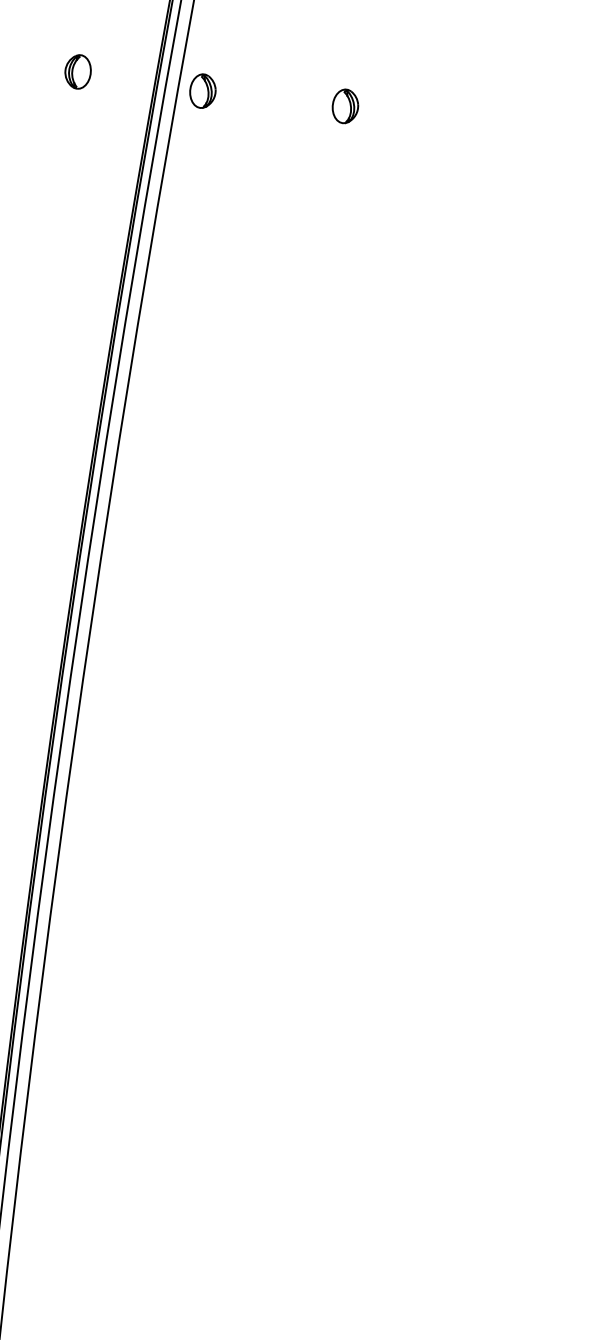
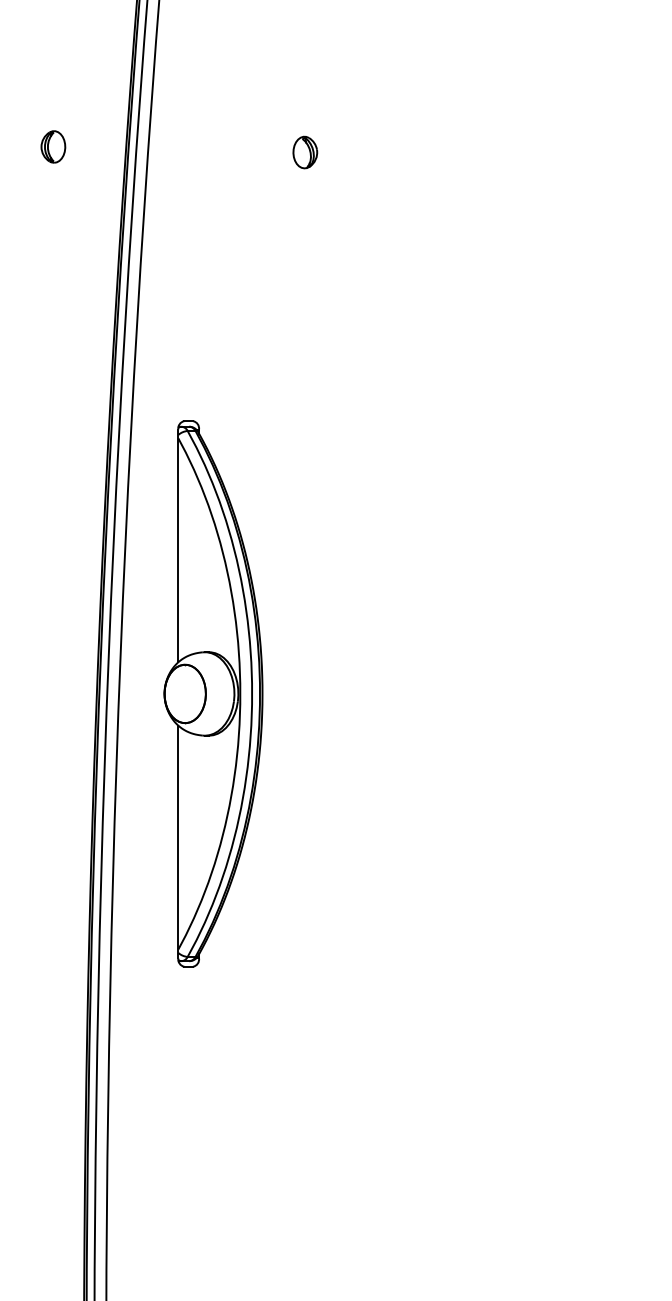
part: (203, 91) -> (171, 152), removed
part: (186, 671) -> (213, 693), added

